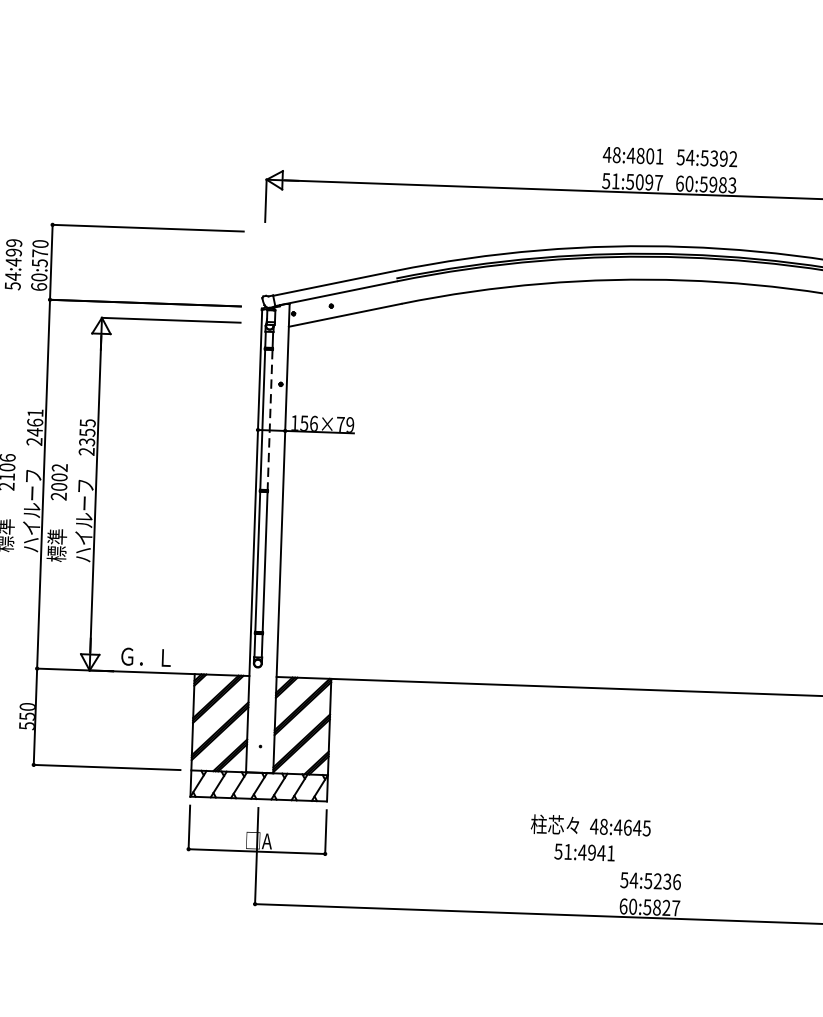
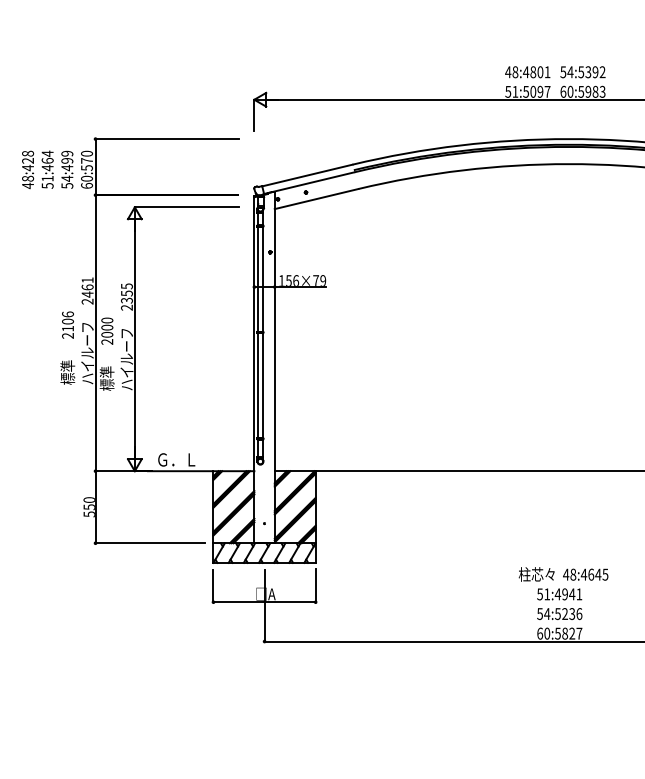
line: (270, 420) -> (263, 279), dashed -> solid
text: (60, 467) -> (107, 320), 2002 -> 2000
text: (590, 838) -> (563, 583), moved

